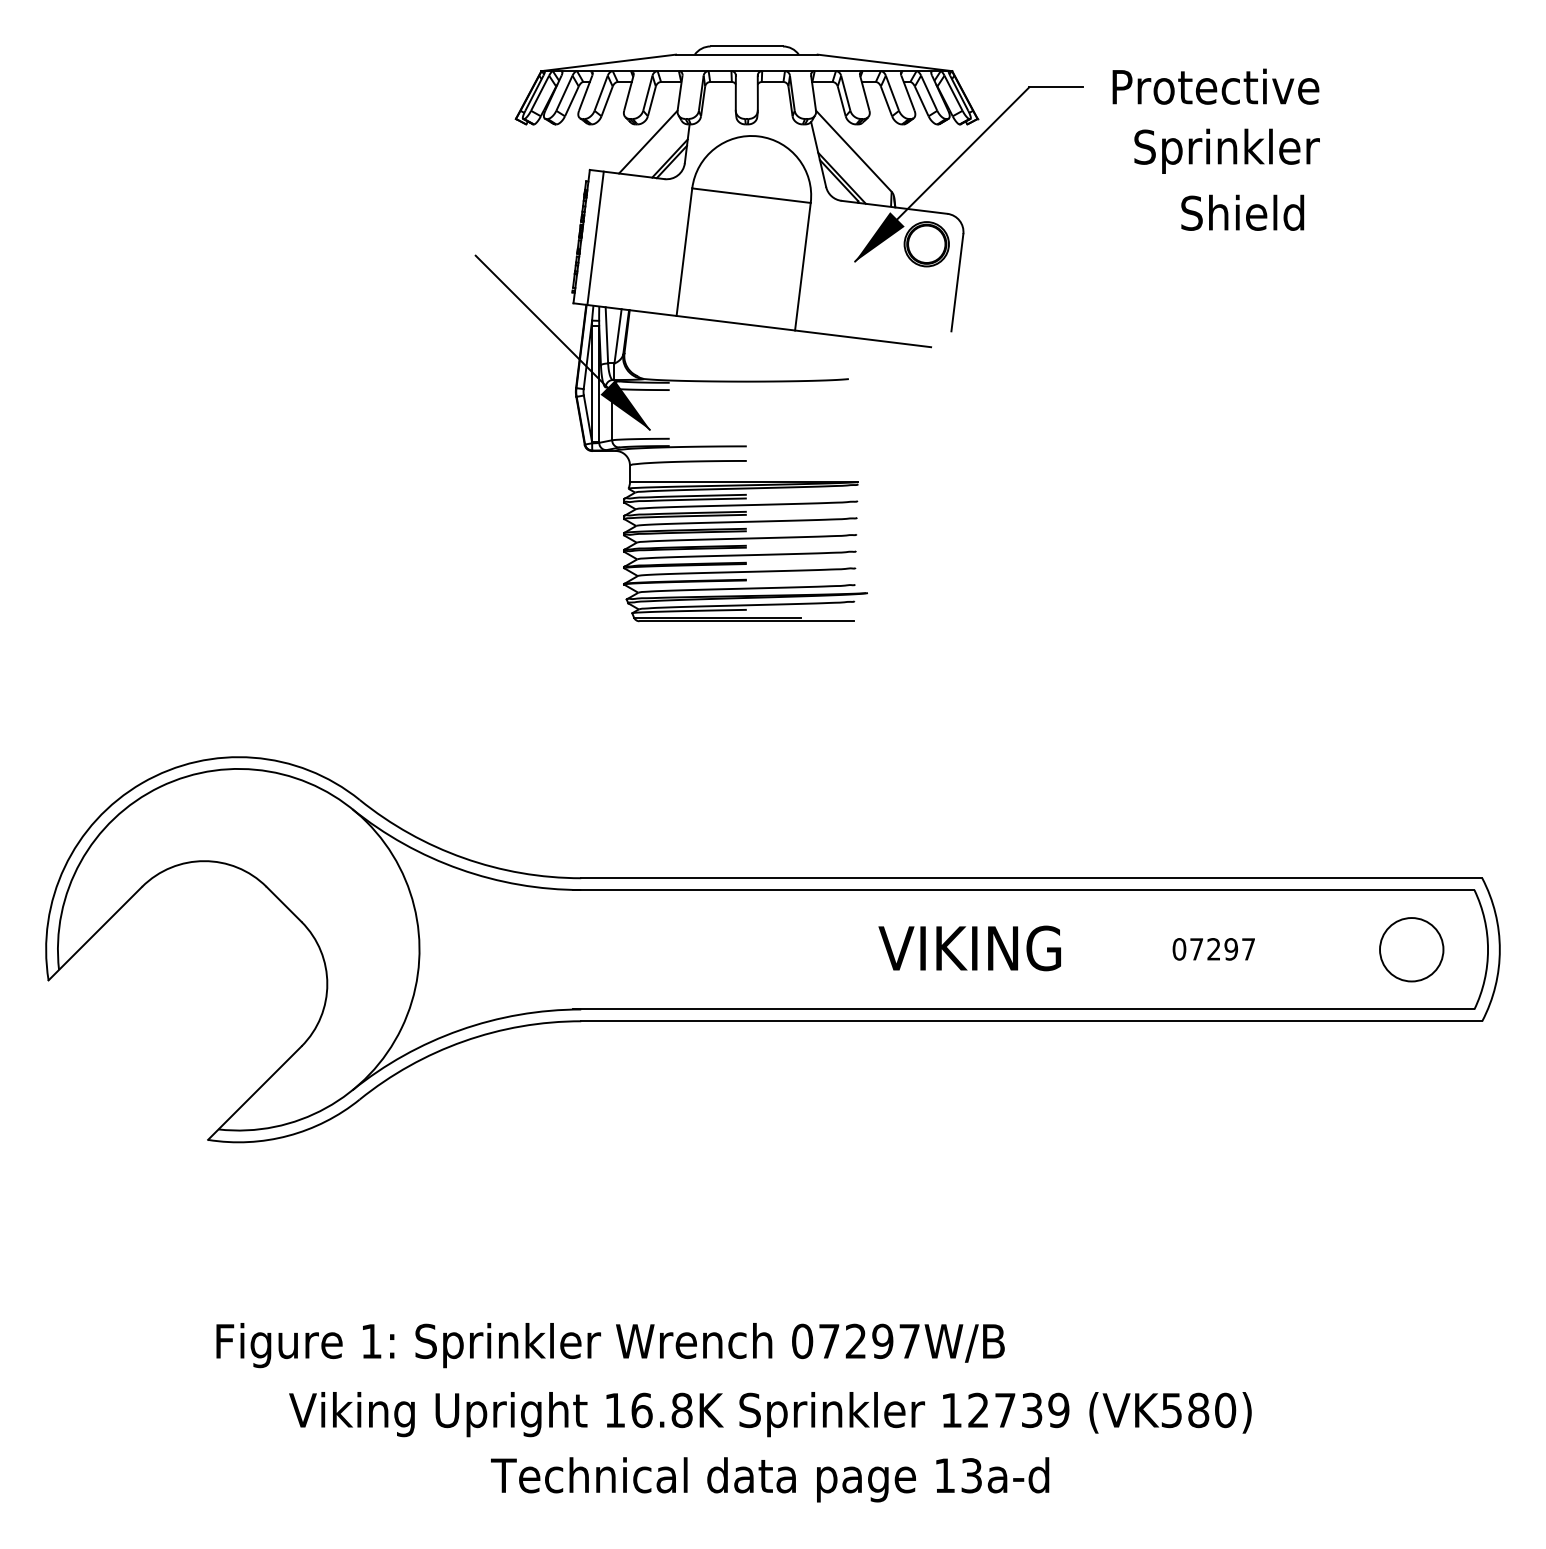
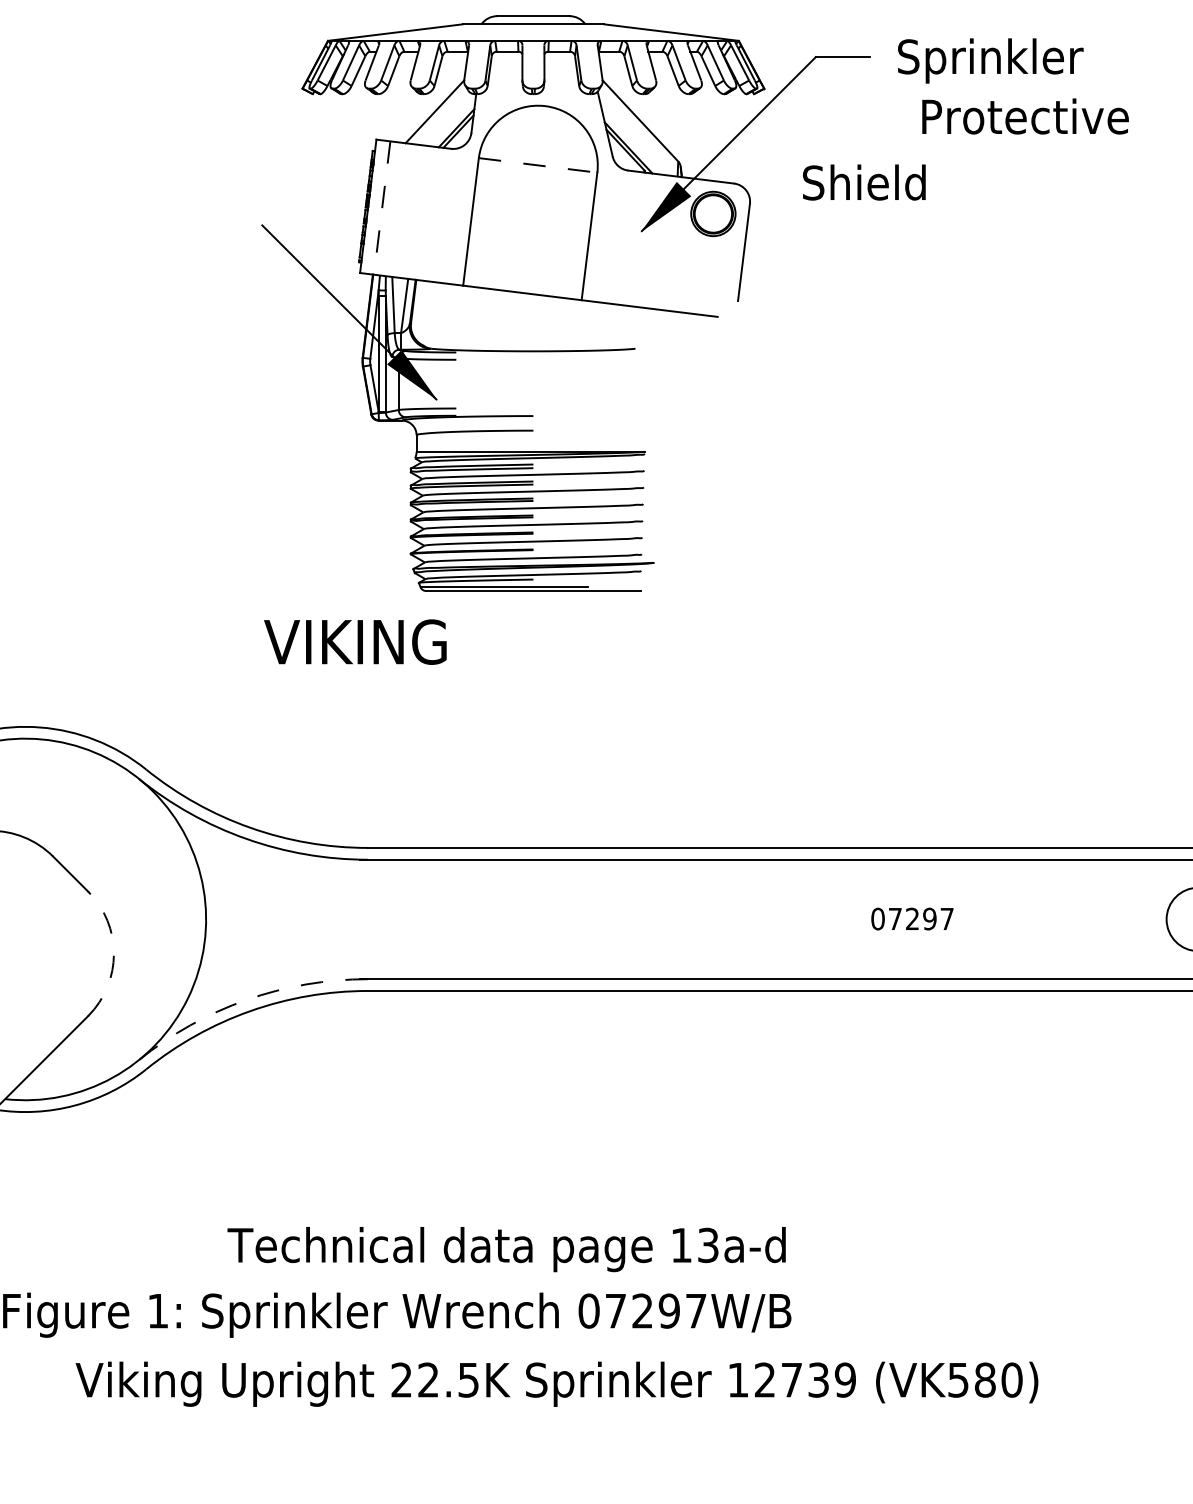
text: (1215, 90) -> (1002, 60), Protective -> Sprinkler
text: (1238, 150) -> (1025, 120), Sprinkler -> Protective
line: (751, 195) -> (538, 165), solid -> dashed
text: (1242, 212) -> (864, 182), moved
line: (595, 238) -> (382, 208), solid -> dashed
text: (969, 948) -> (355, 642), moved
text: (1213, 949) -> (912, 919), moved
arc: (327, 984) -> (114, 954), solid -> dashed
arc: (459, 1030) -> (246, 1000), solid -> dashed
text: (648, 1410) -> (435, 1380), 16.8K -> 22.5K
text: (770, 1479) -> (507, 1249), moved

